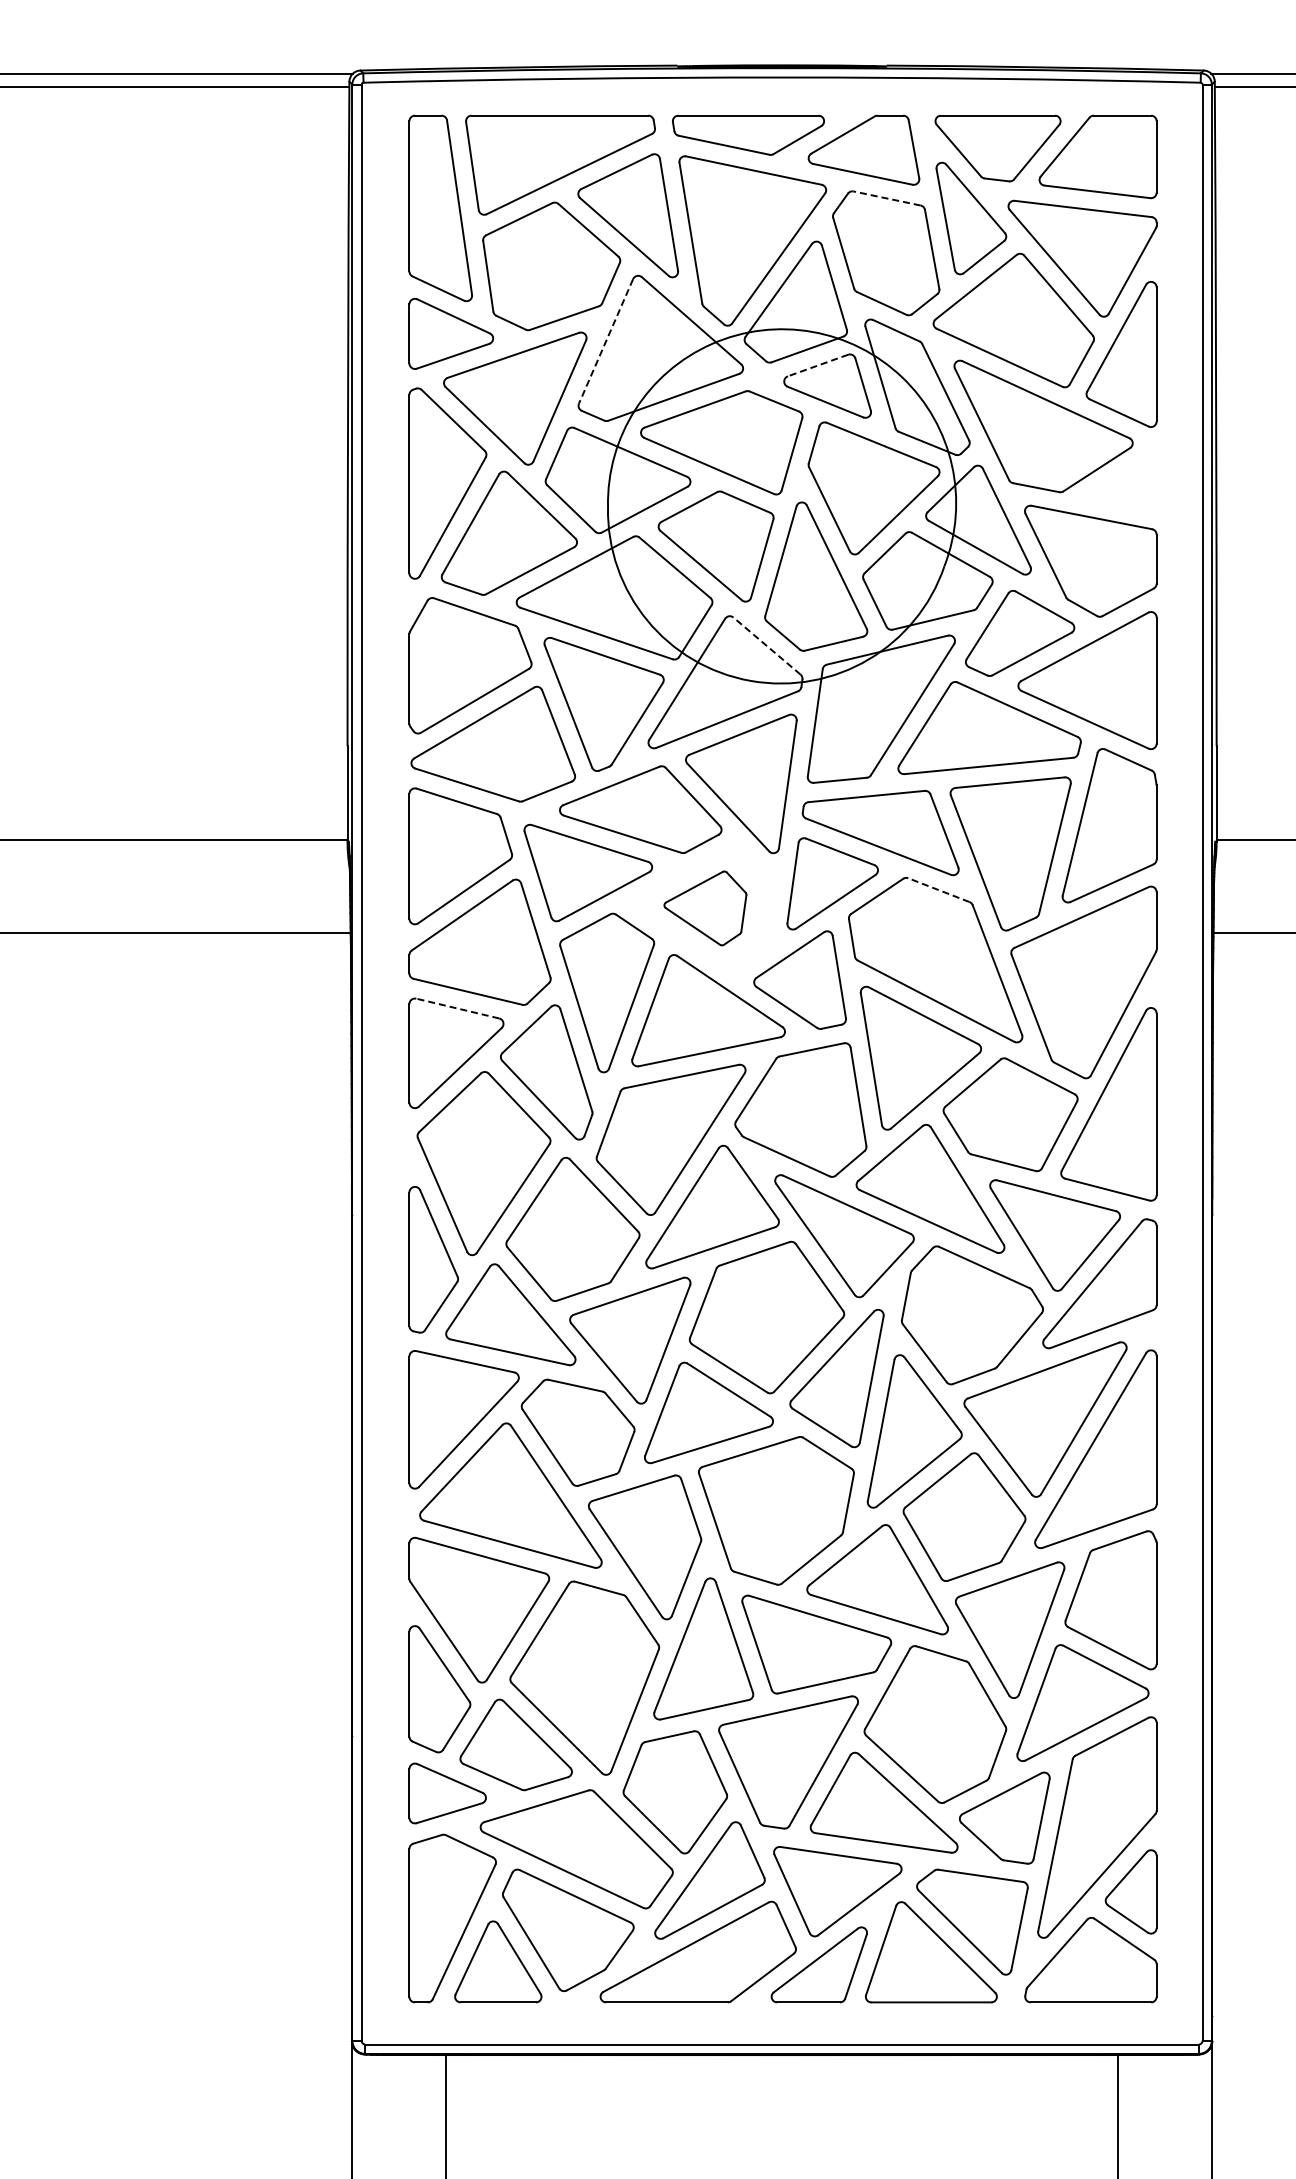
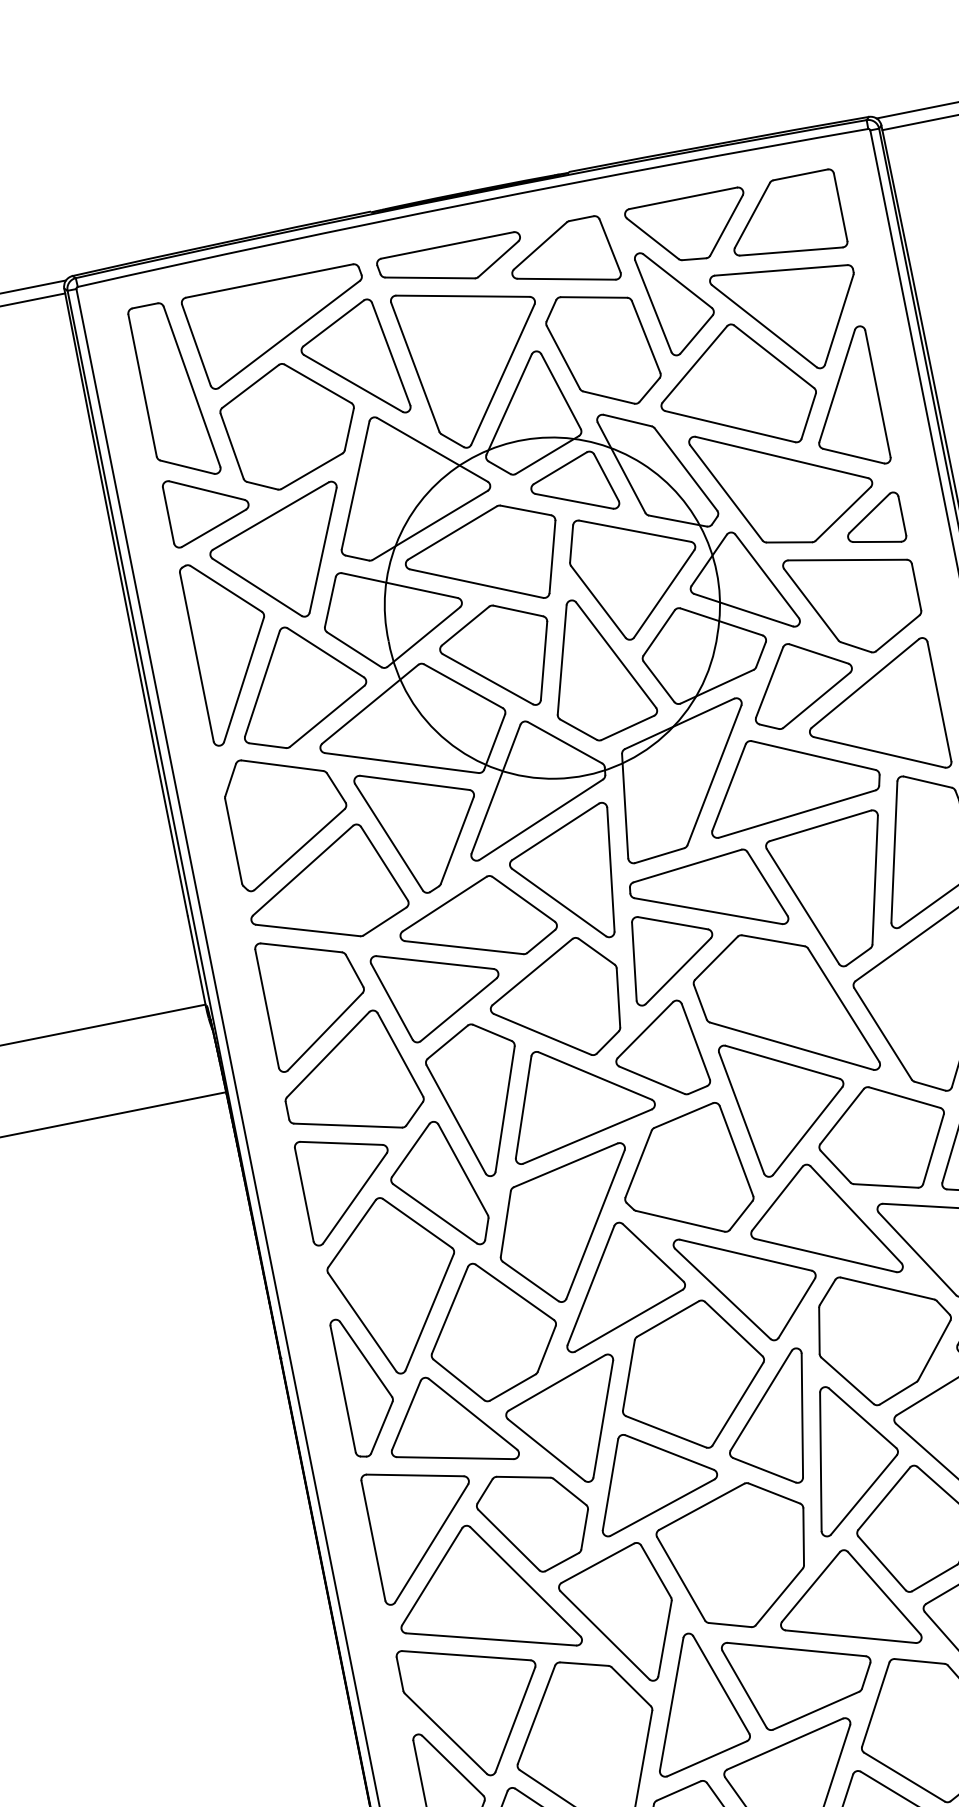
line: (886, 198) -> (593, 297), dashed -> solid
line: (606, 341) -> (356, 485), dashed -> solid
line: (818, 365) -> (560, 468), dashed -> solid
part: (1126, 483) -> (873, 521), added
line: (766, 645) -> (564, 742), dashed -> solid
line: (938, 890) -> (773, 941), dashed -> solid
part: (705, 908) -> (556, 1002), size x1.67
line: (457, 1008) -> (341, 1143), dashed -> solid

